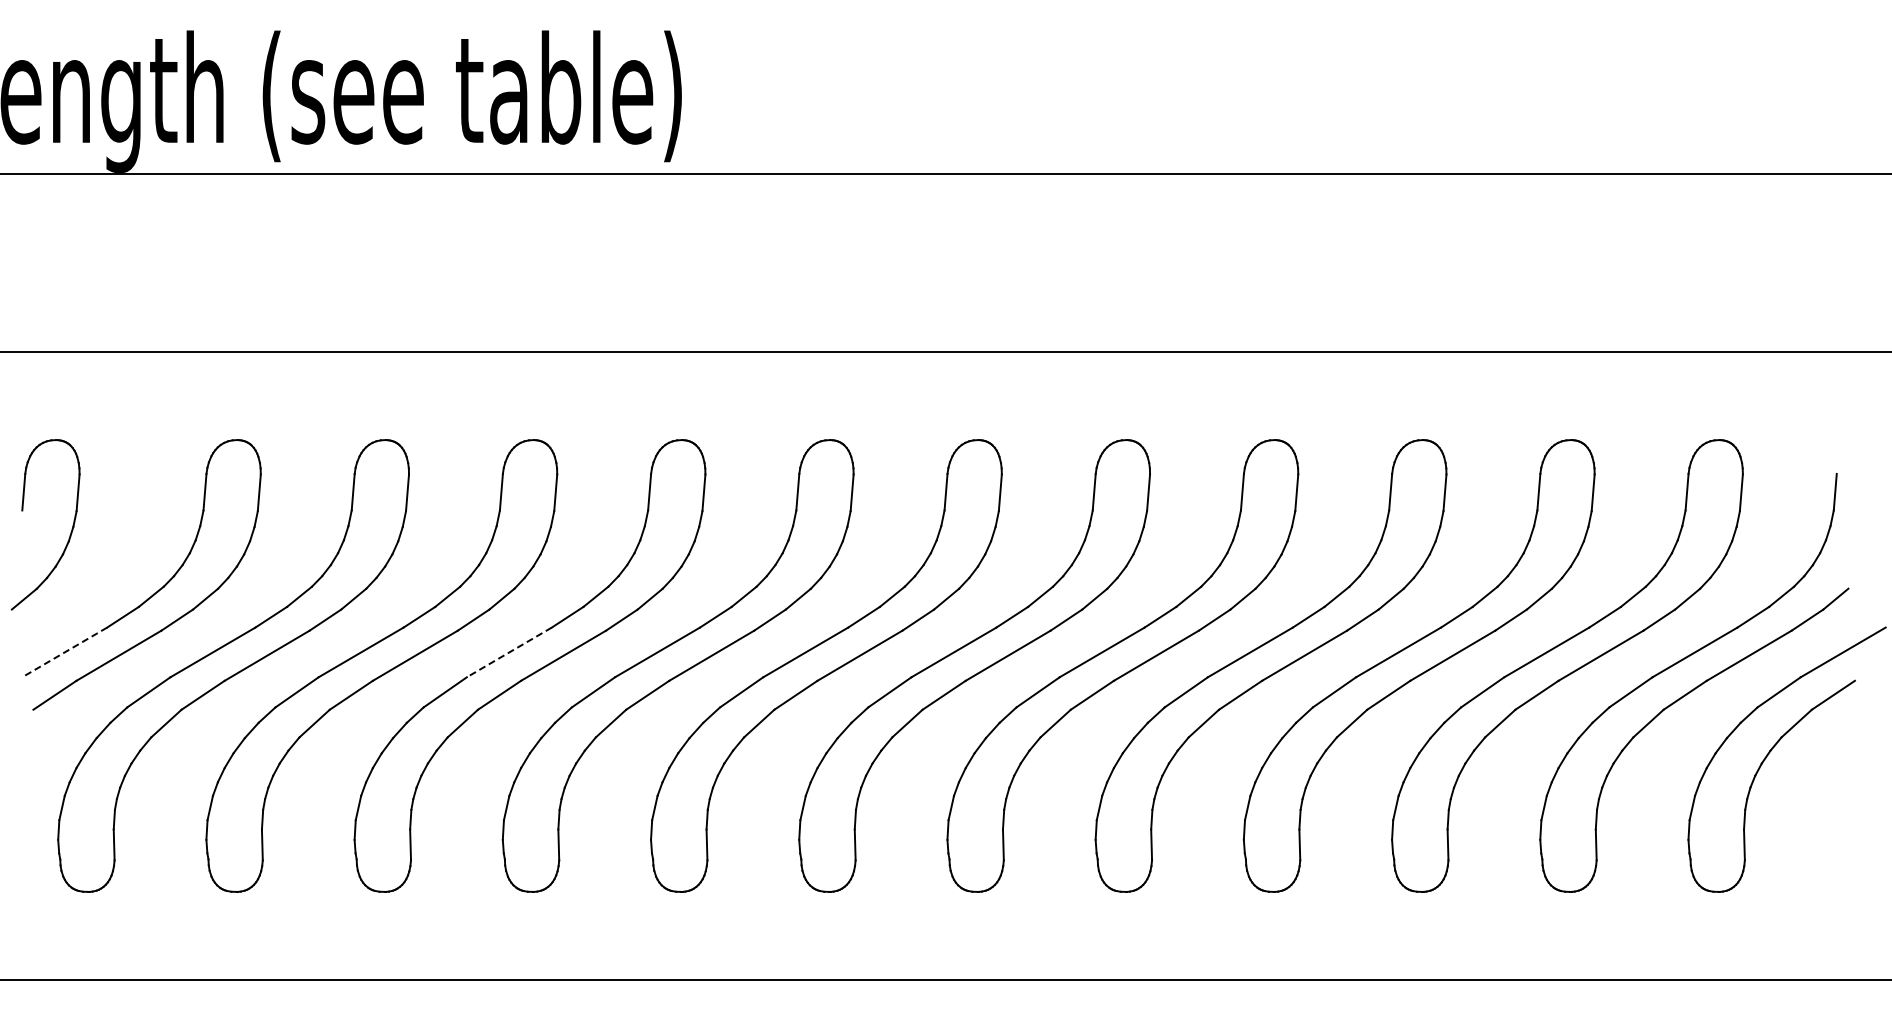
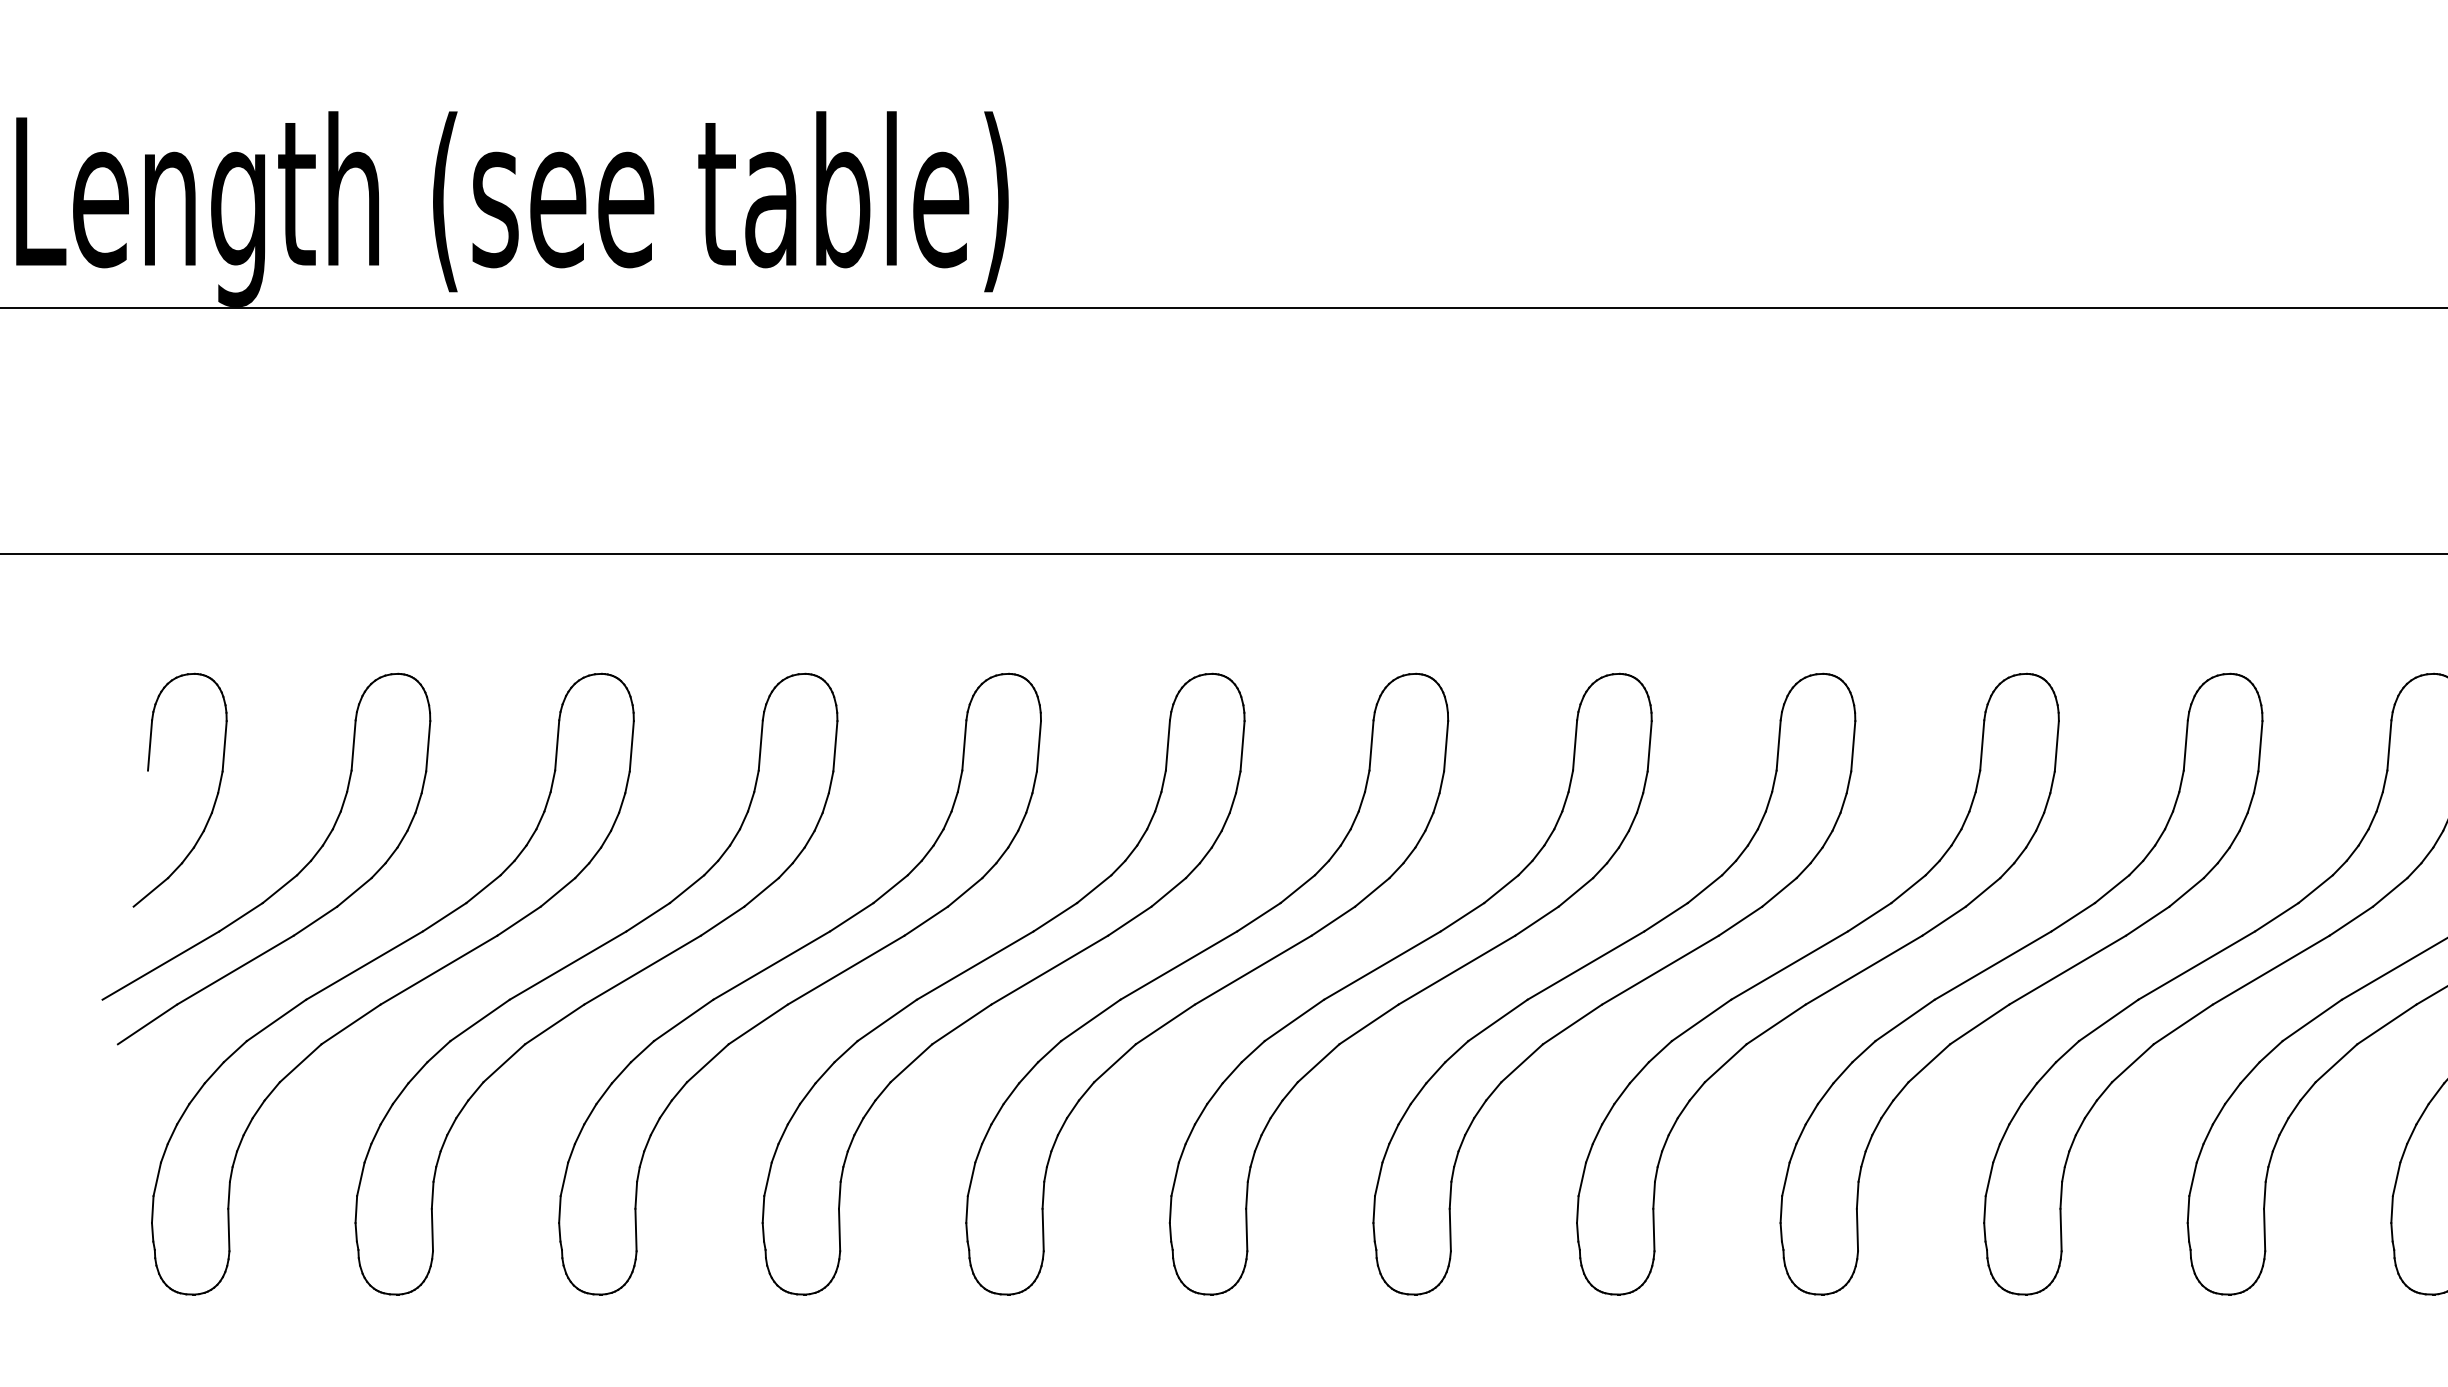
part: (23, 510) -> (149, 770), moved
line: (64, 652) -> (160, 965), dashed -> solid
line: (508, 652) -> (770, 965), dashed -> solid

